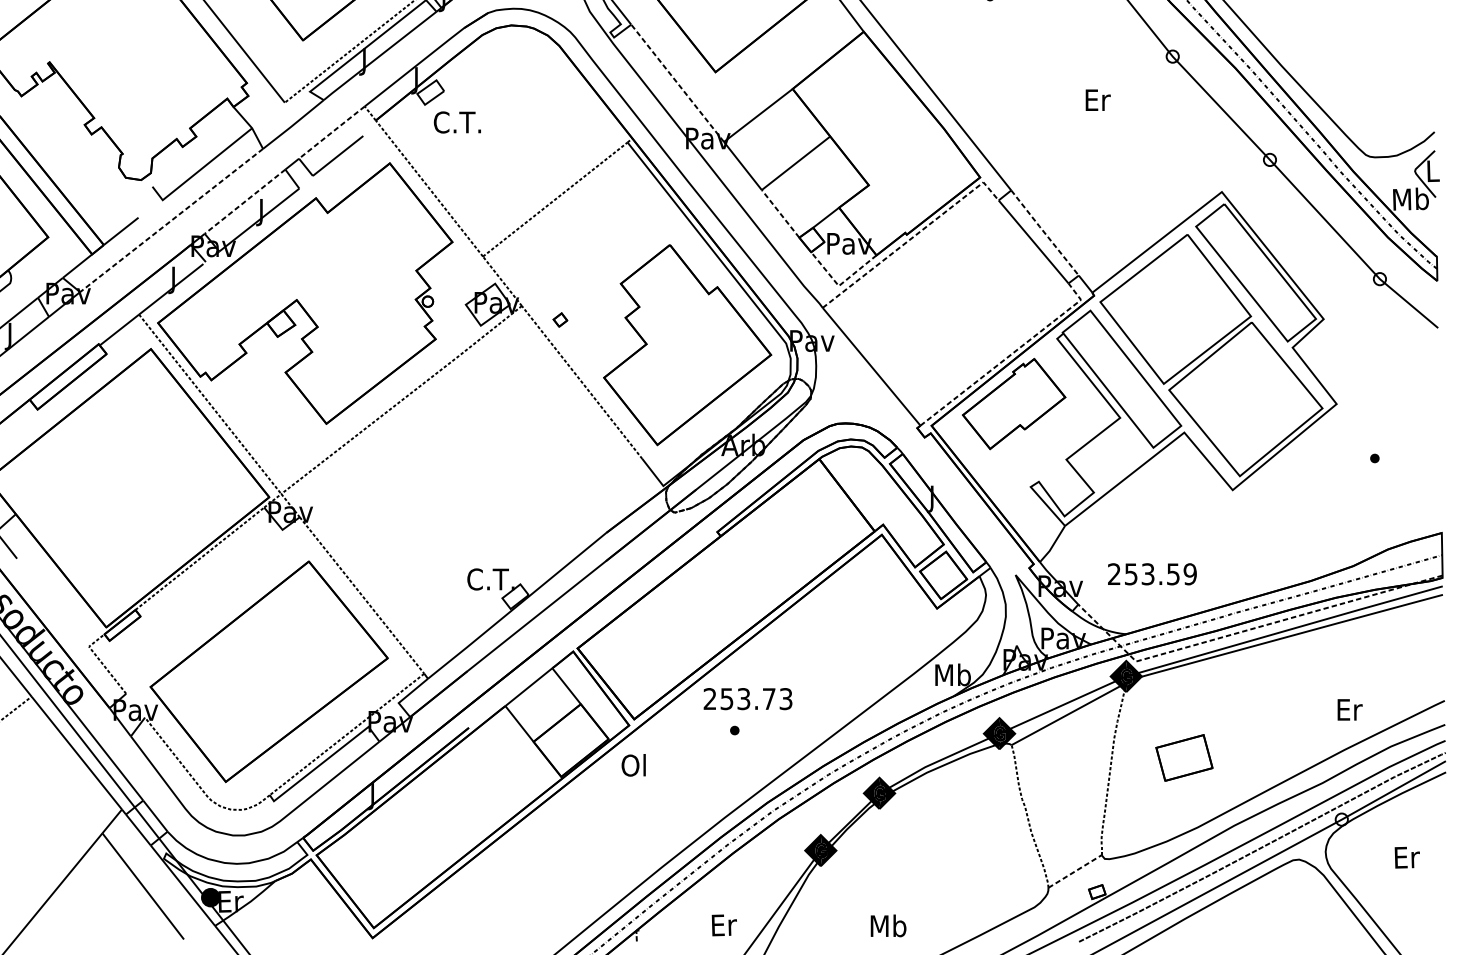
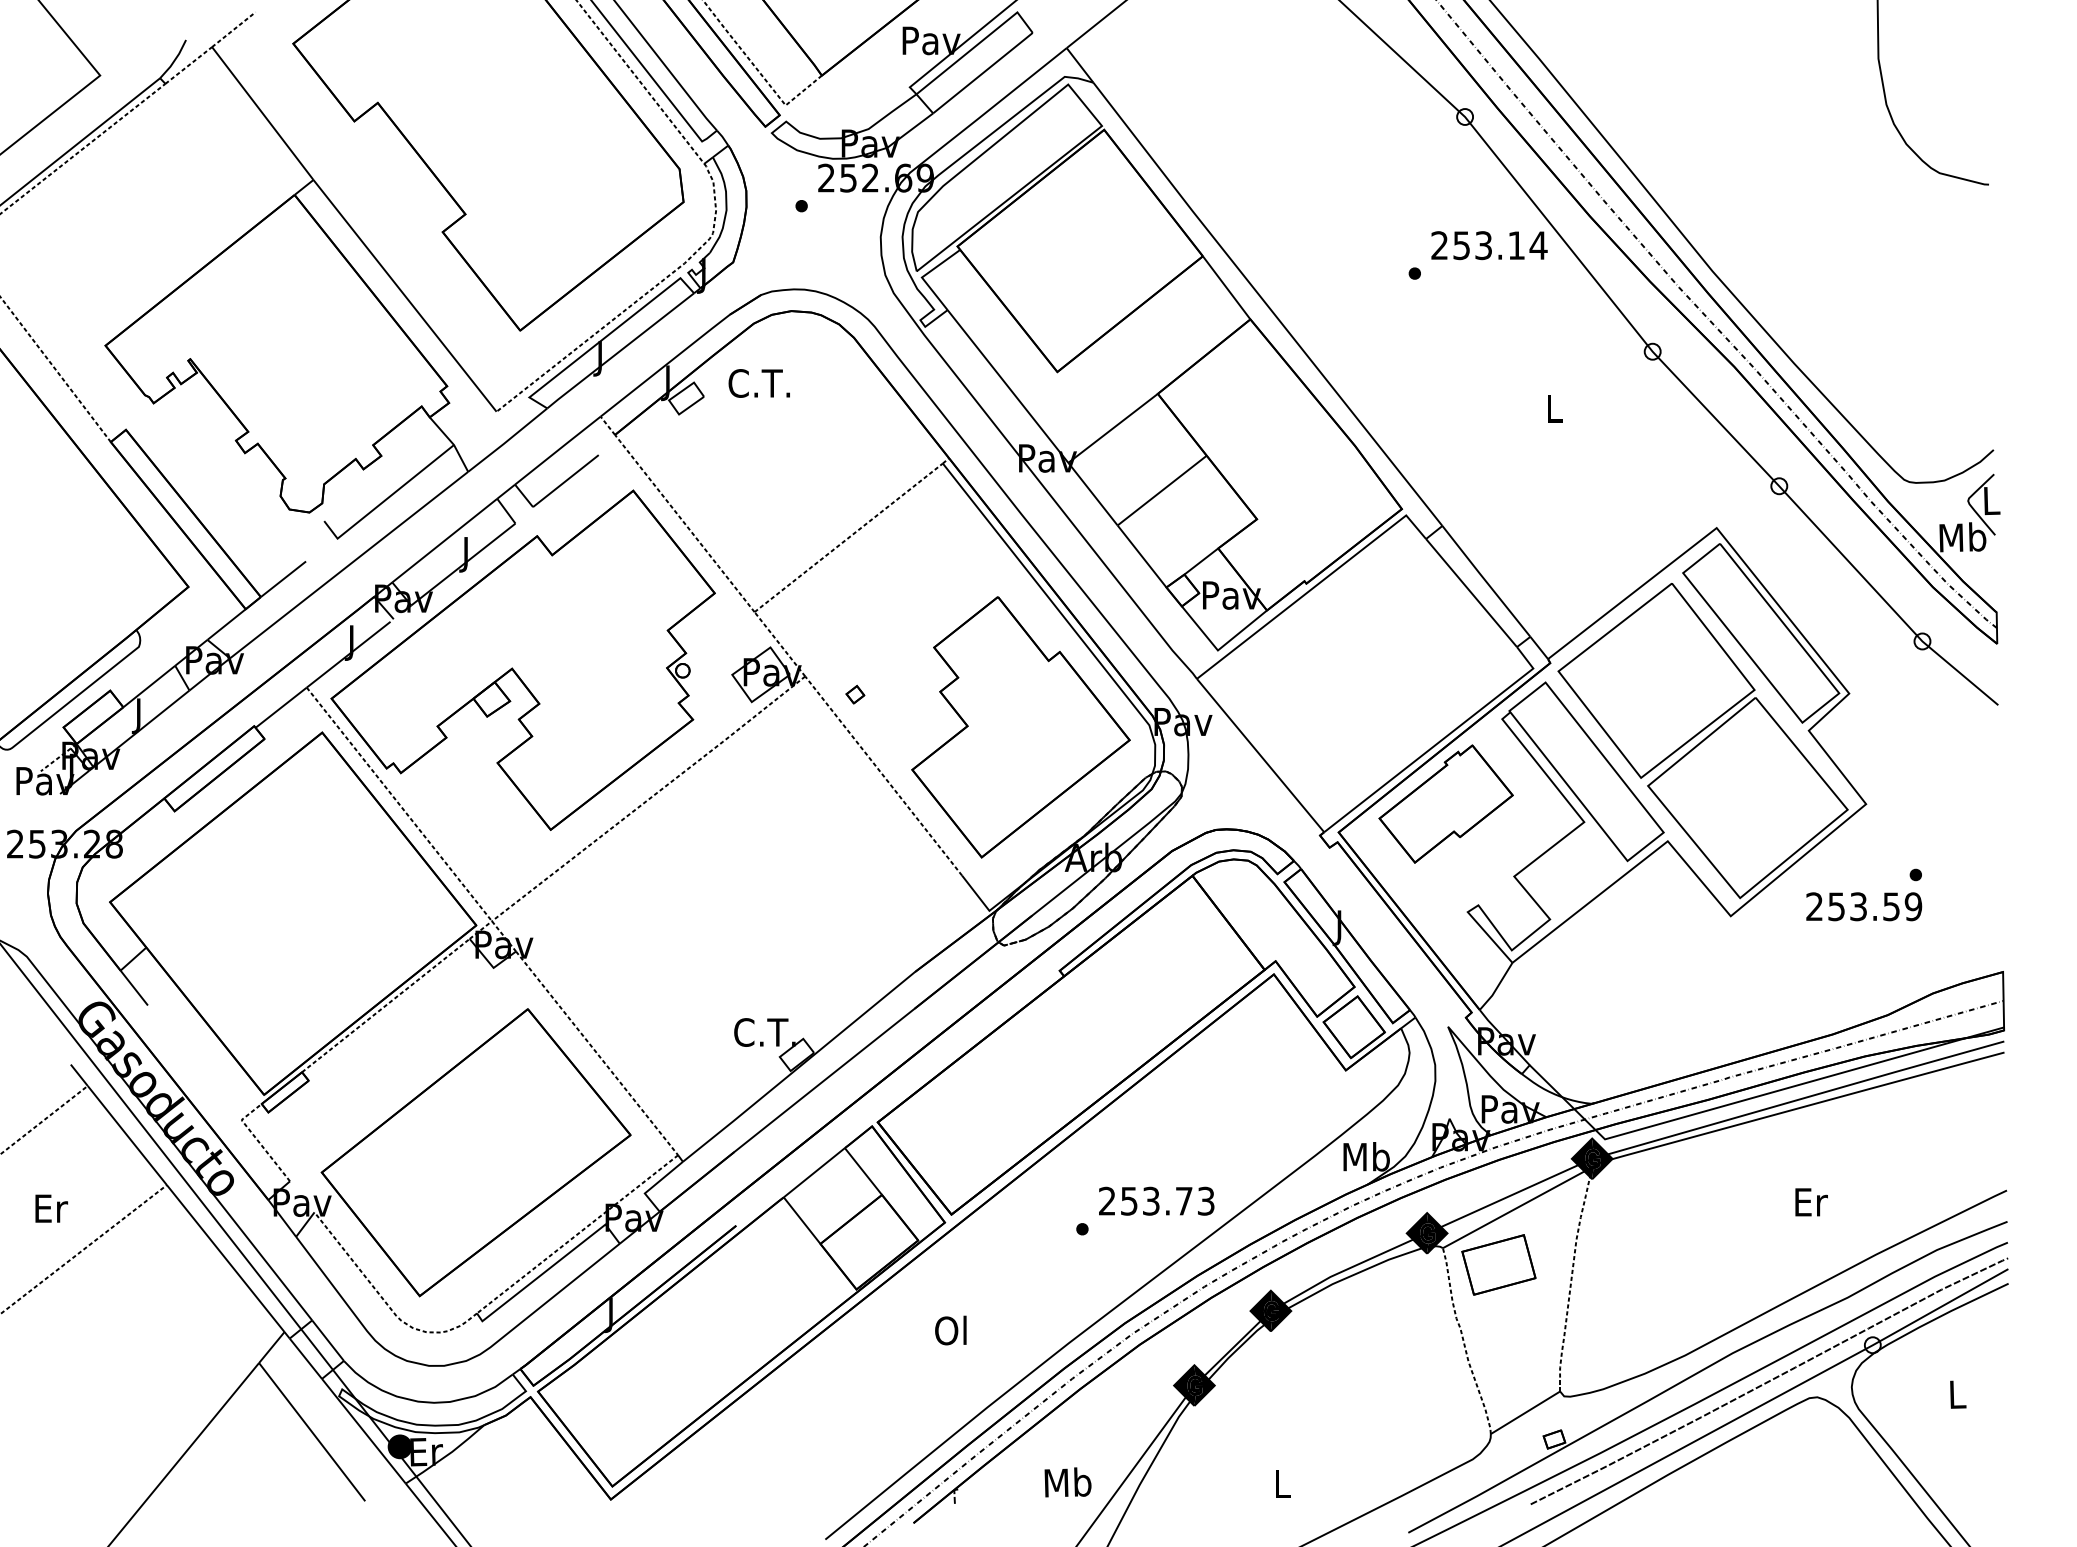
line: (677, 83) -> (1007, 386), dashed -> solid
text: (1098, 100) -> (1555, 408), Er -> L
text: (456, 122) -> (758, 383), moved
line: (331, 132) -> (557, 450), dashed -> solid
line: (244, 201) -> (444, 540), dashed -> solid
line: (780, 213) -> (1141, 556), dashed -> solid
line: (171, 220) -> (348, 565), dashed -> solid
line: (1045, 233) -> (1486, 581), dashed -> solid
line: (913, 237) -> (1314, 587), dashed -> solid
line: (840, 284) -> (1220, 648), dashed -> solid
line: (1009, 355) -> (1439, 741), dashed -> solid
text: (1152, 574) -> (1864, 906), moved
line: (1250, 629) -> (1753, 1097), dashed -> solid
text: (747, 698) -> (1156, 1200), moved
text: (1350, 710) -> (1811, 1202), moved
part: (1184, 757) -> (1498, 1264), moved
text: (633, 765) -> (950, 1330), moved
text: (1406, 857) -> (1957, 1394), Er -> L
line: (1075, 871) -> (1525, 1412), dashed -> solid
text: (723, 925) -> (1067, 1482), Er -> Mb
text: (888, 925) -> (1282, 1483), Mb -> L

